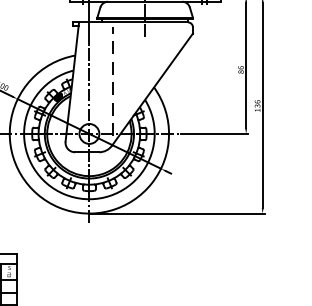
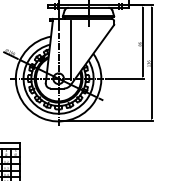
line: (113, 81) -> (71, 50), dashed -> solid

